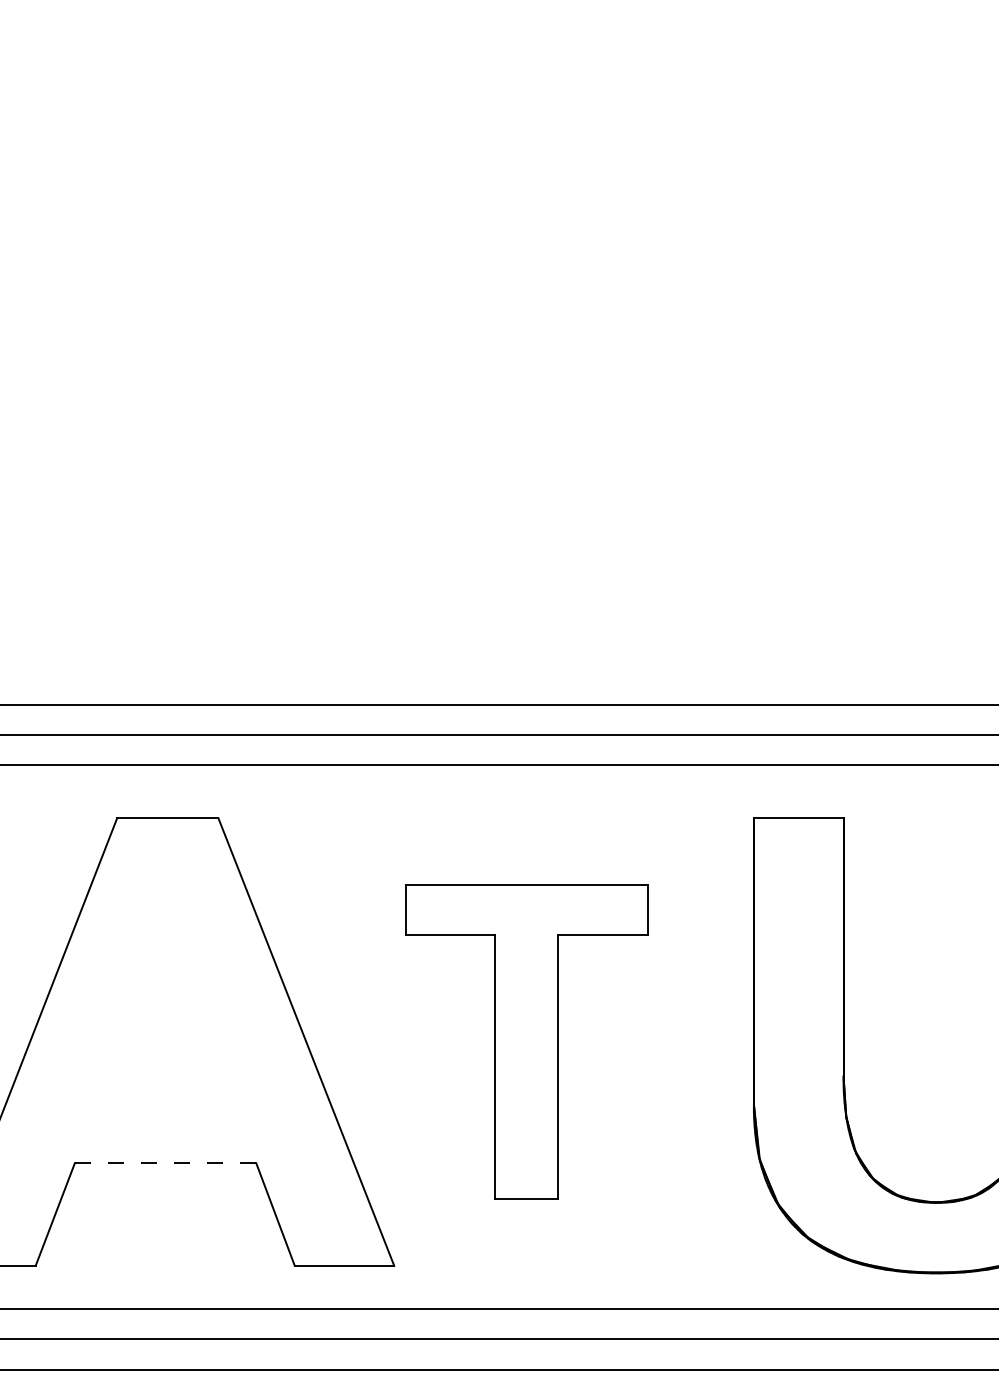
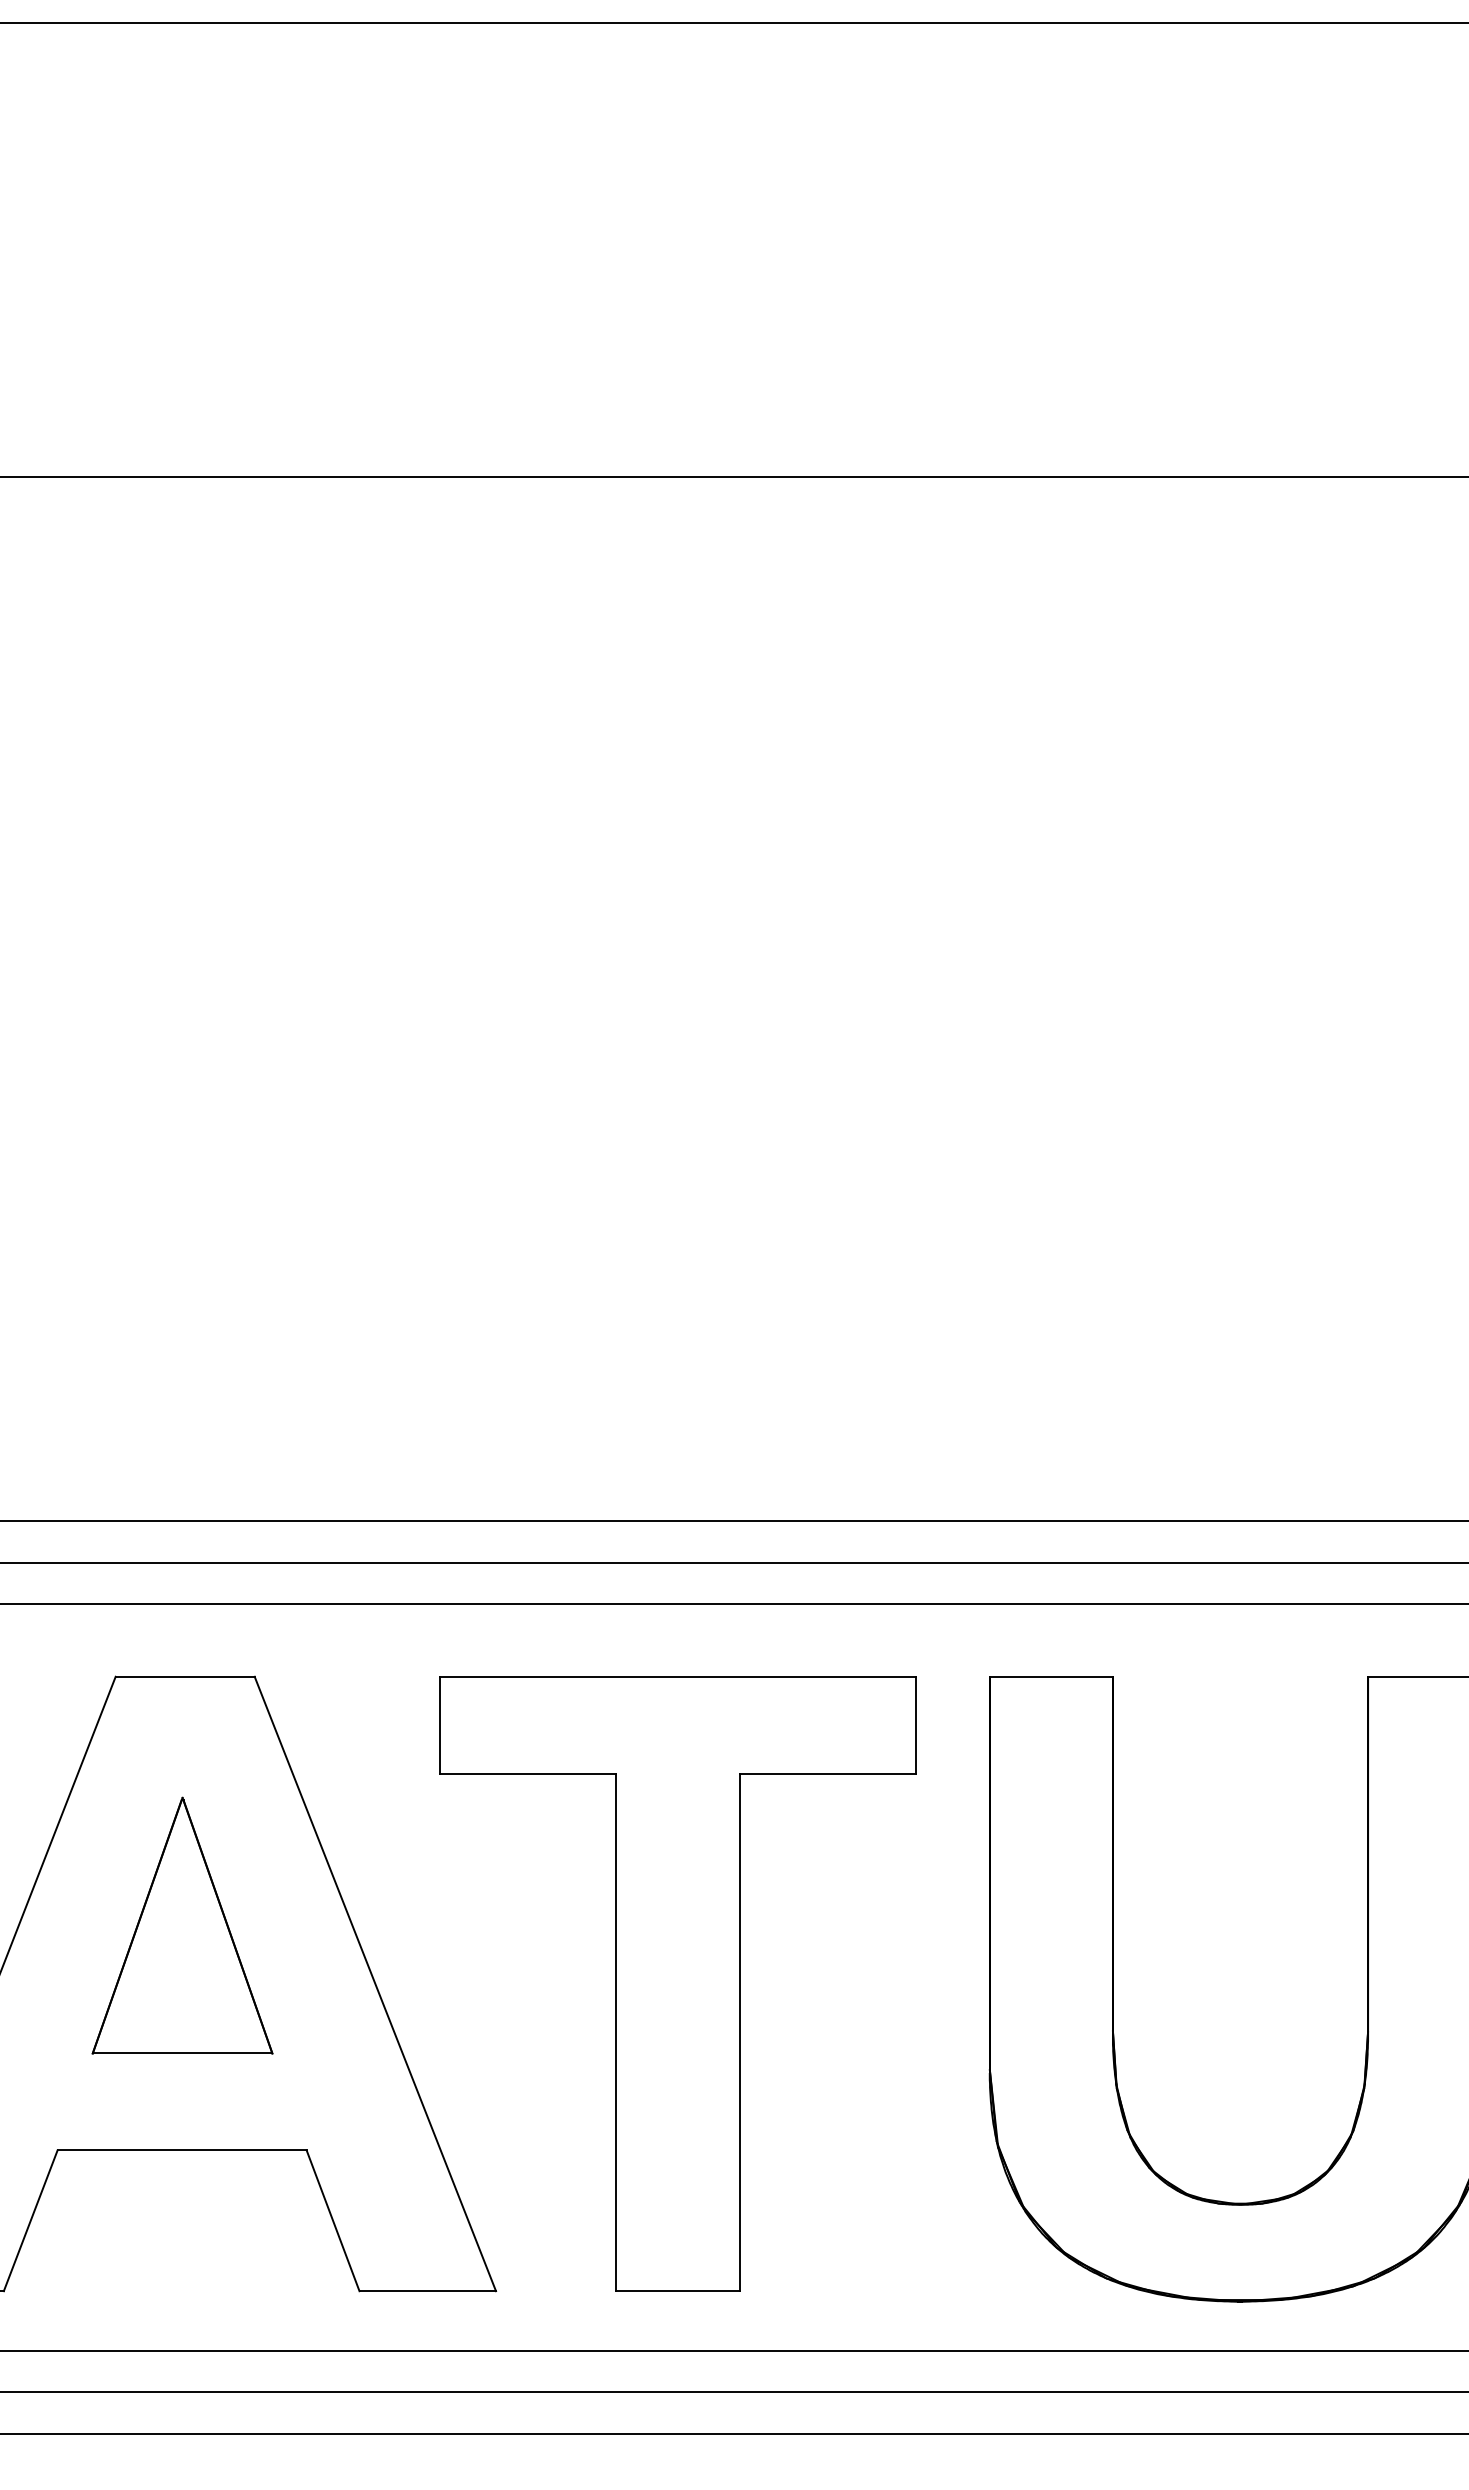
part: (165, 999) -> (182, 1925), added
part: (526, 1041) -> (677, 1983), size x1.43
line: (165, 1163) -> (182, 2150), dashed -> solid

